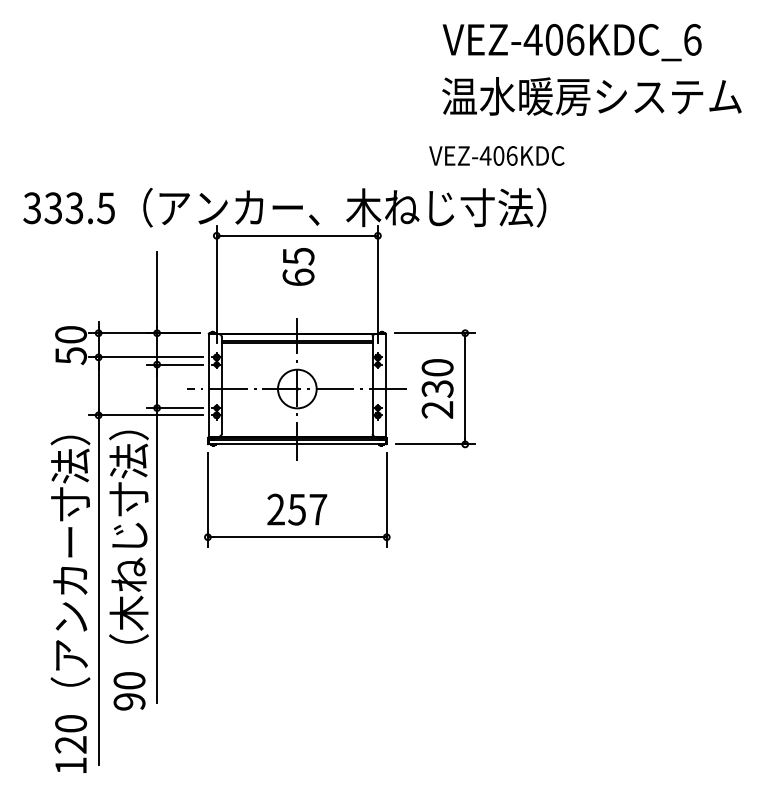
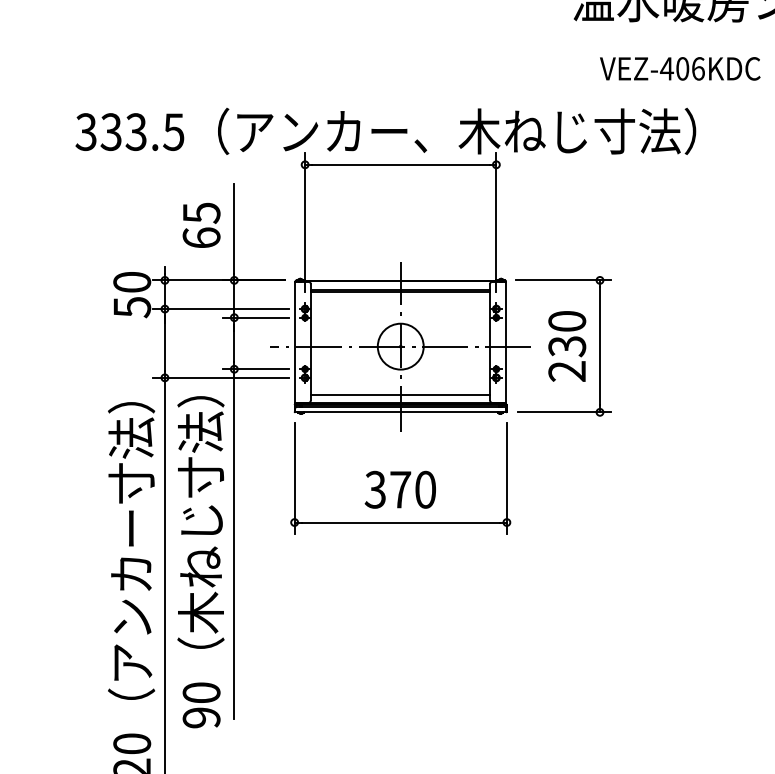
text: (496, 155) -> (679, 68), moved
text: (298, 266) -> (201, 224), moved
line: (296, 429) -> (399, 394), added
text: (297, 509) -> (400, 489), 257 -> 370

